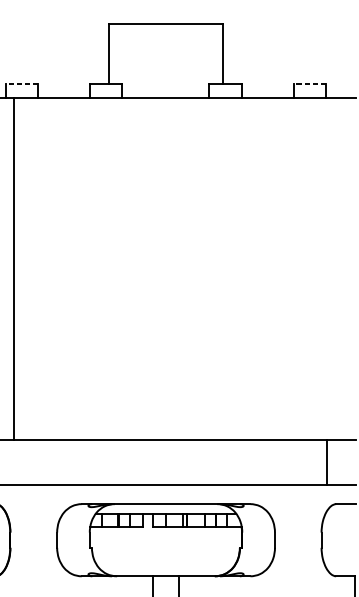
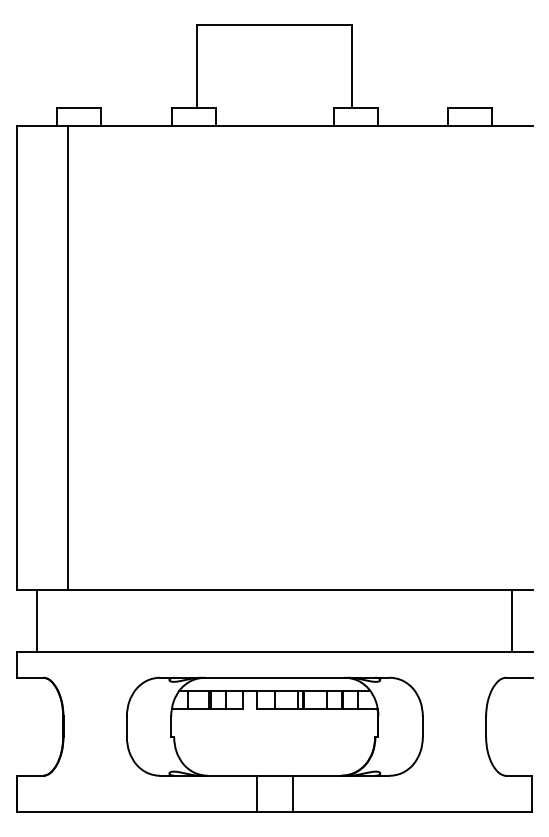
line: (22, 84) -> (79, 107), dashed -> solid
line: (310, 84) -> (470, 107), dashed -> solid
line: (327, 461) -> (511, 620), moved

